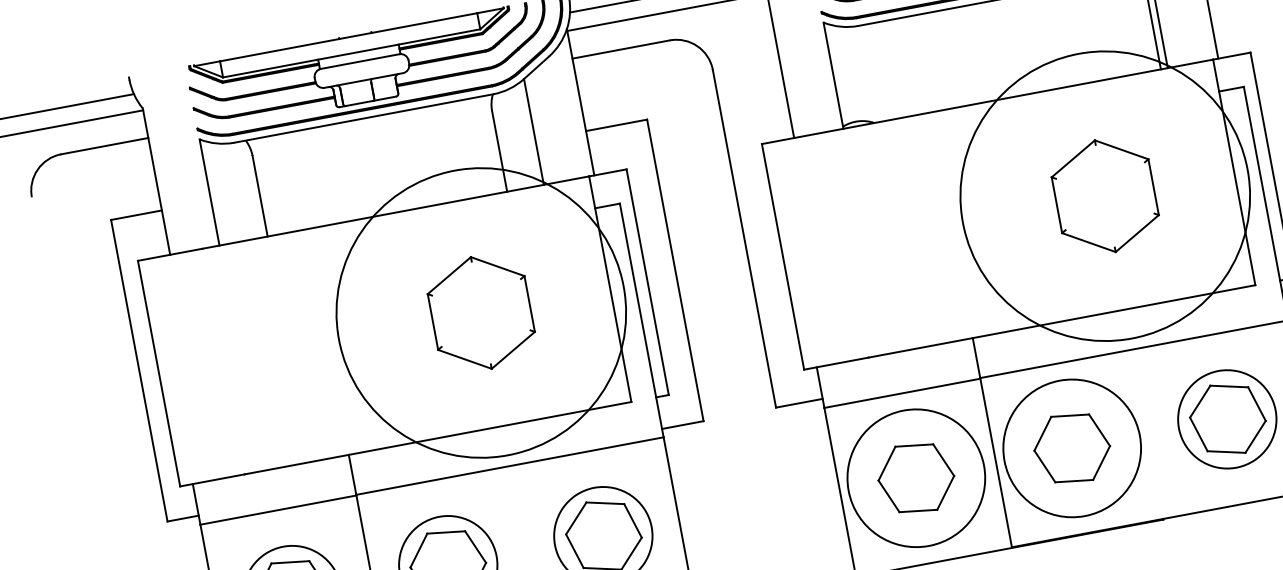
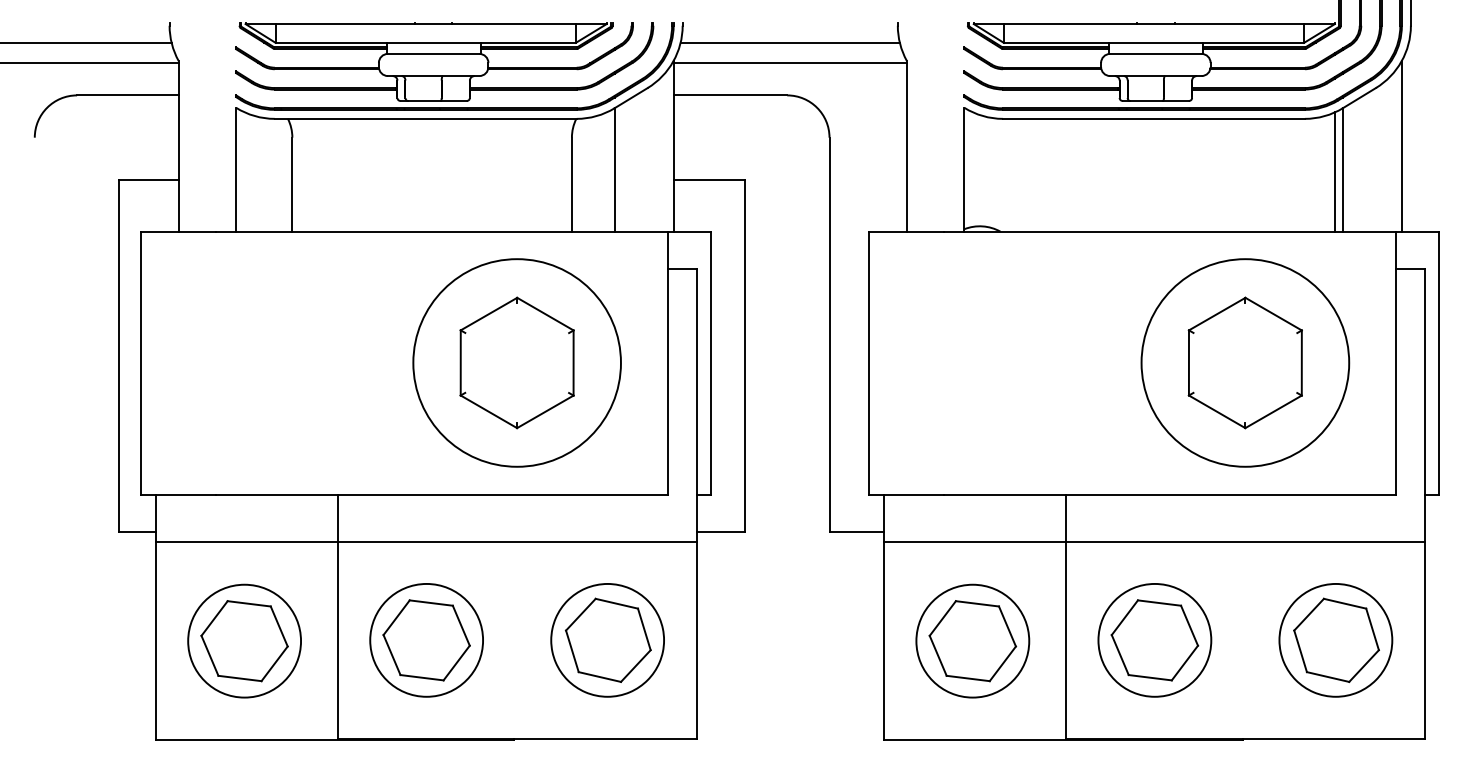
circle: (1105, 195) -> (1245, 362), size x0.62
circle: (480, 312) -> (516, 362), size x0.62
circle: (1071, 447) -> (1154, 639), size x0.71
circle: (915, 477) -> (972, 640), size x0.71

